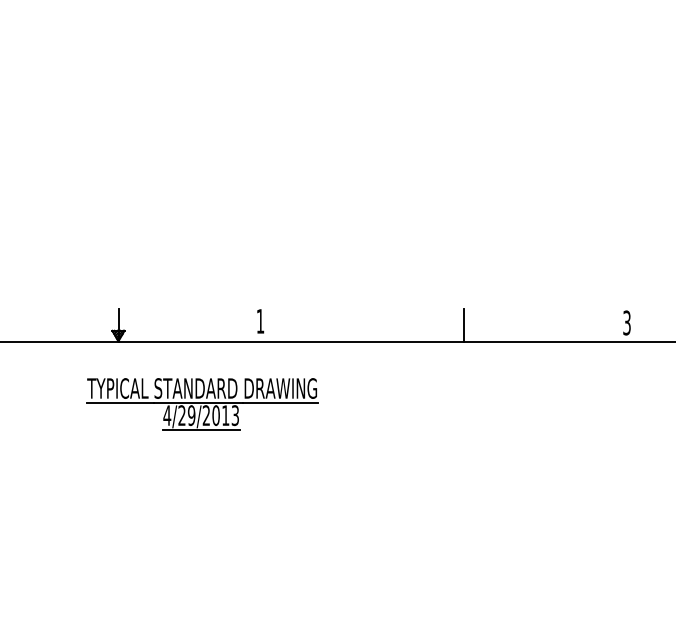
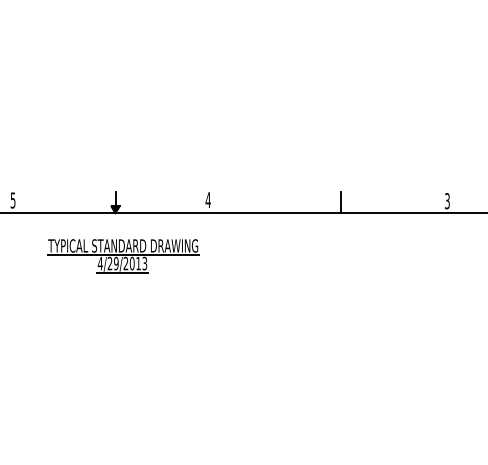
text: (259, 321) -> (207, 200), 1 -> 4
part: (202, 404) -> (123, 256), moved

